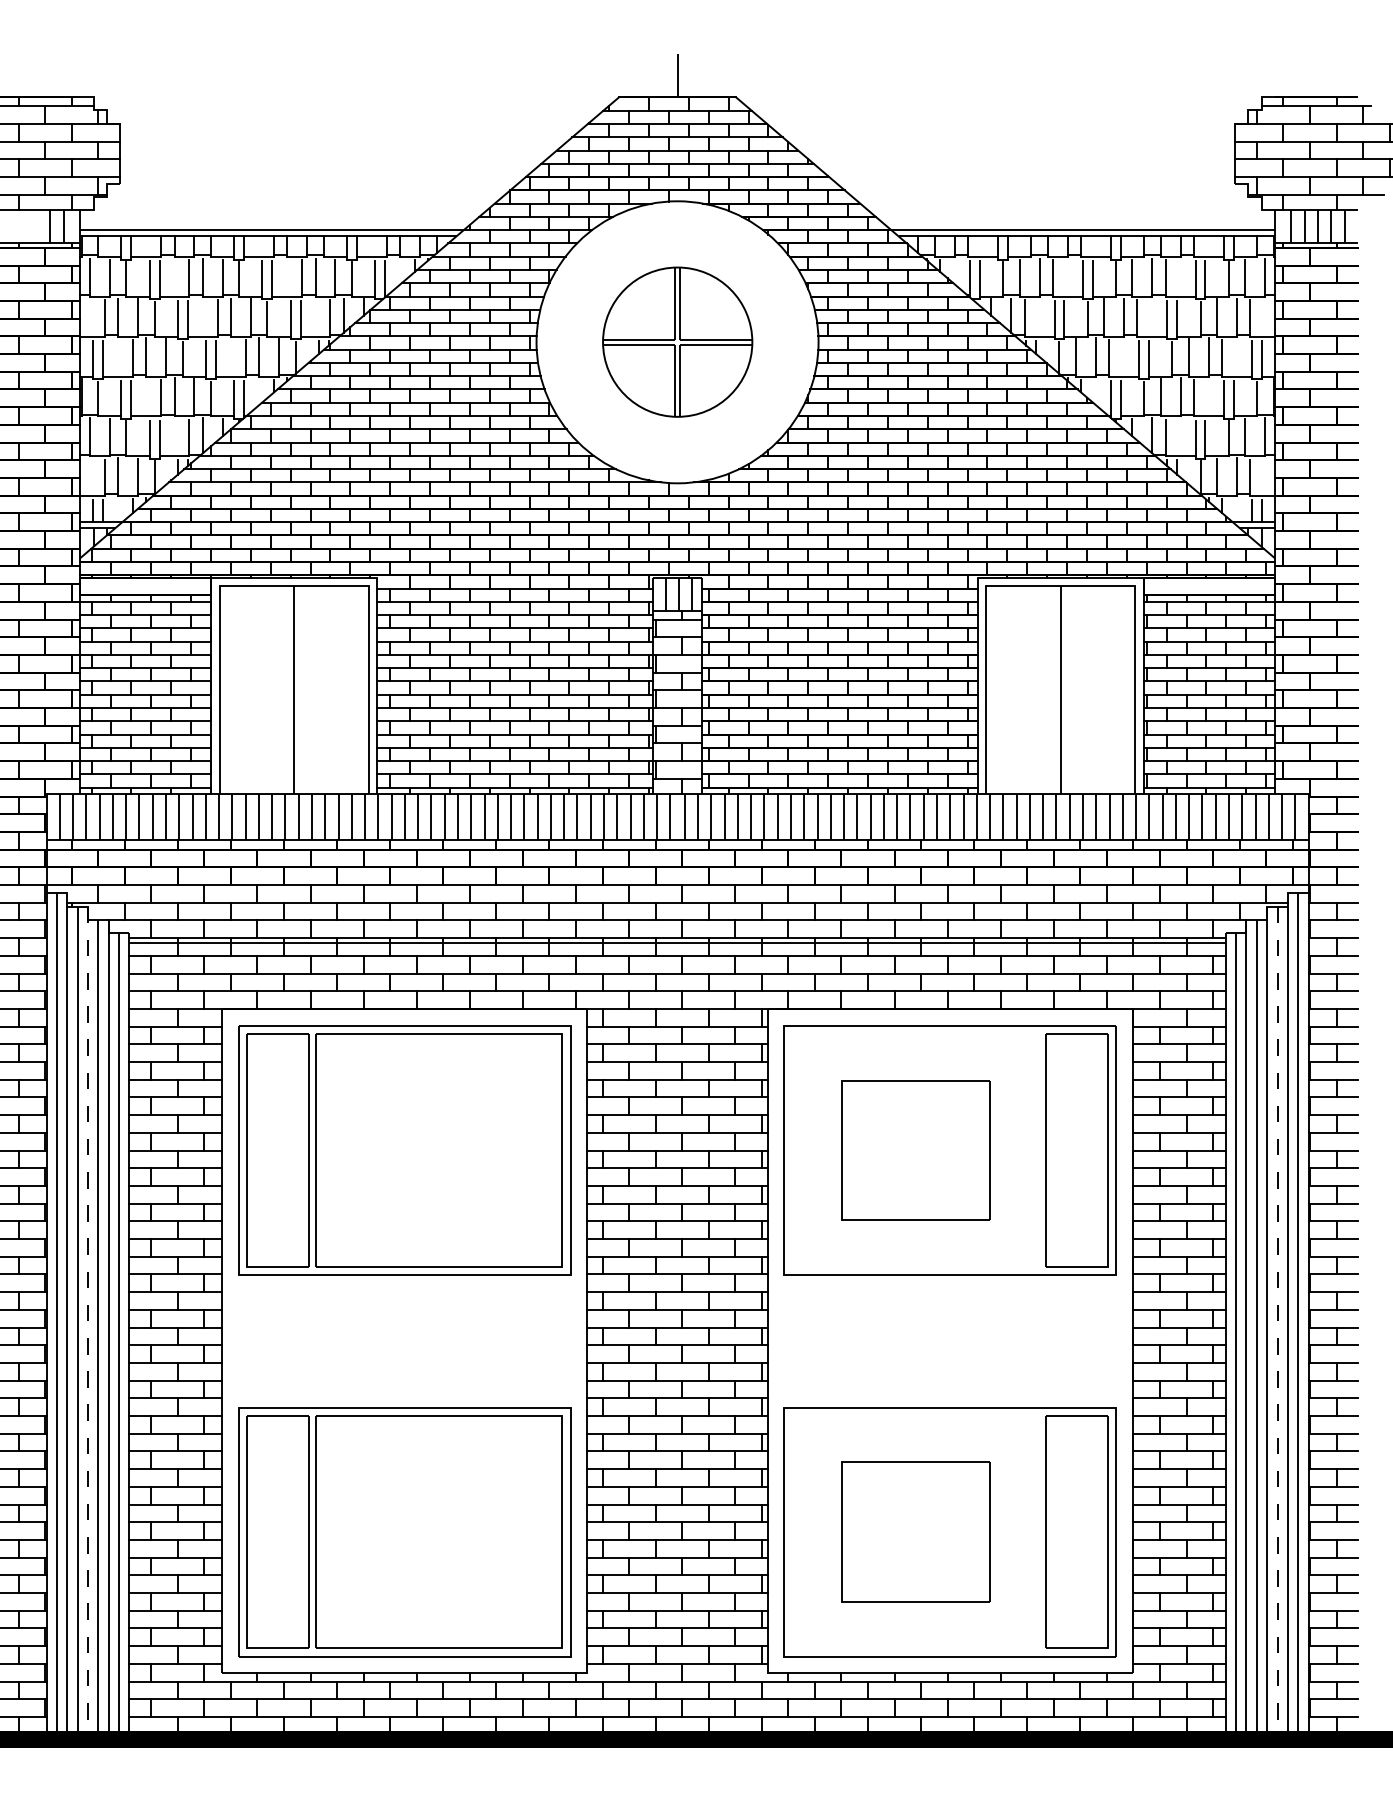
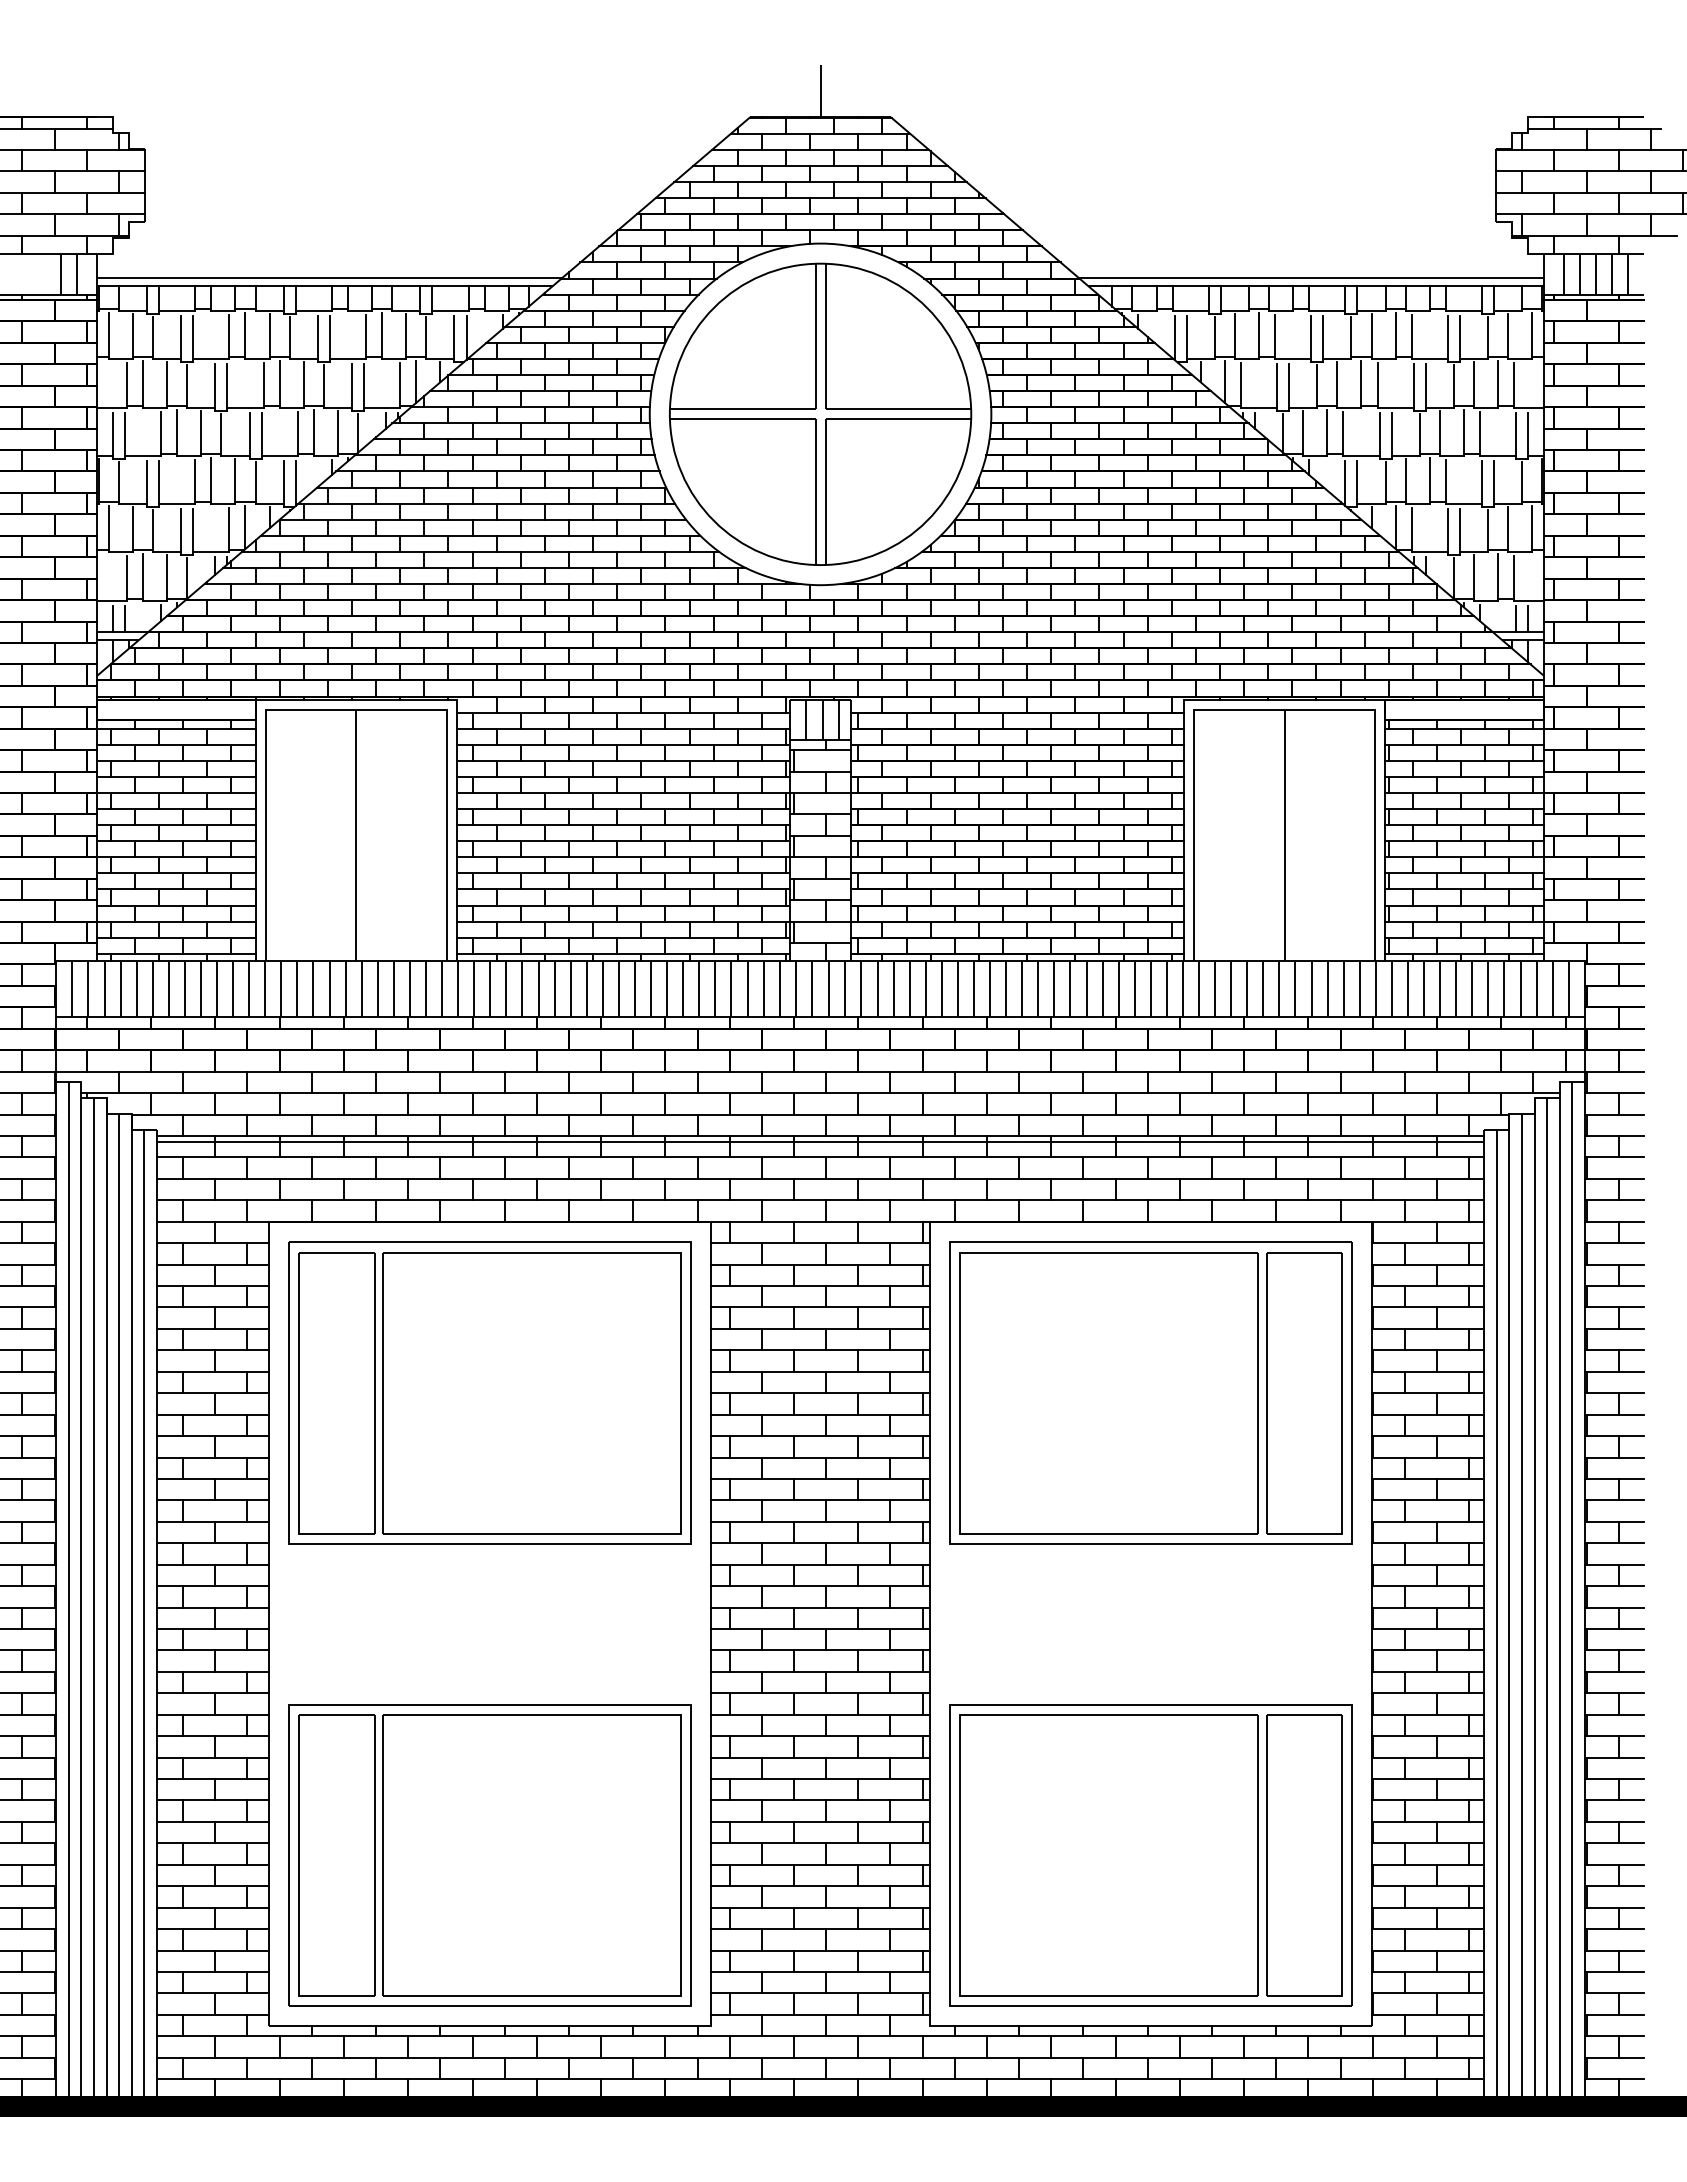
part: (677, 341) -> (820, 413), size x1.67
part: (915, 1150) -> (1108, 1393), size x1.67
line: (87, 1323) -> (106, 1602), dashed -> solid
line: (1277, 1323) -> (1547, 1602), dashed -> solid
part: (915, 1532) -> (1108, 1855), size x1.67

